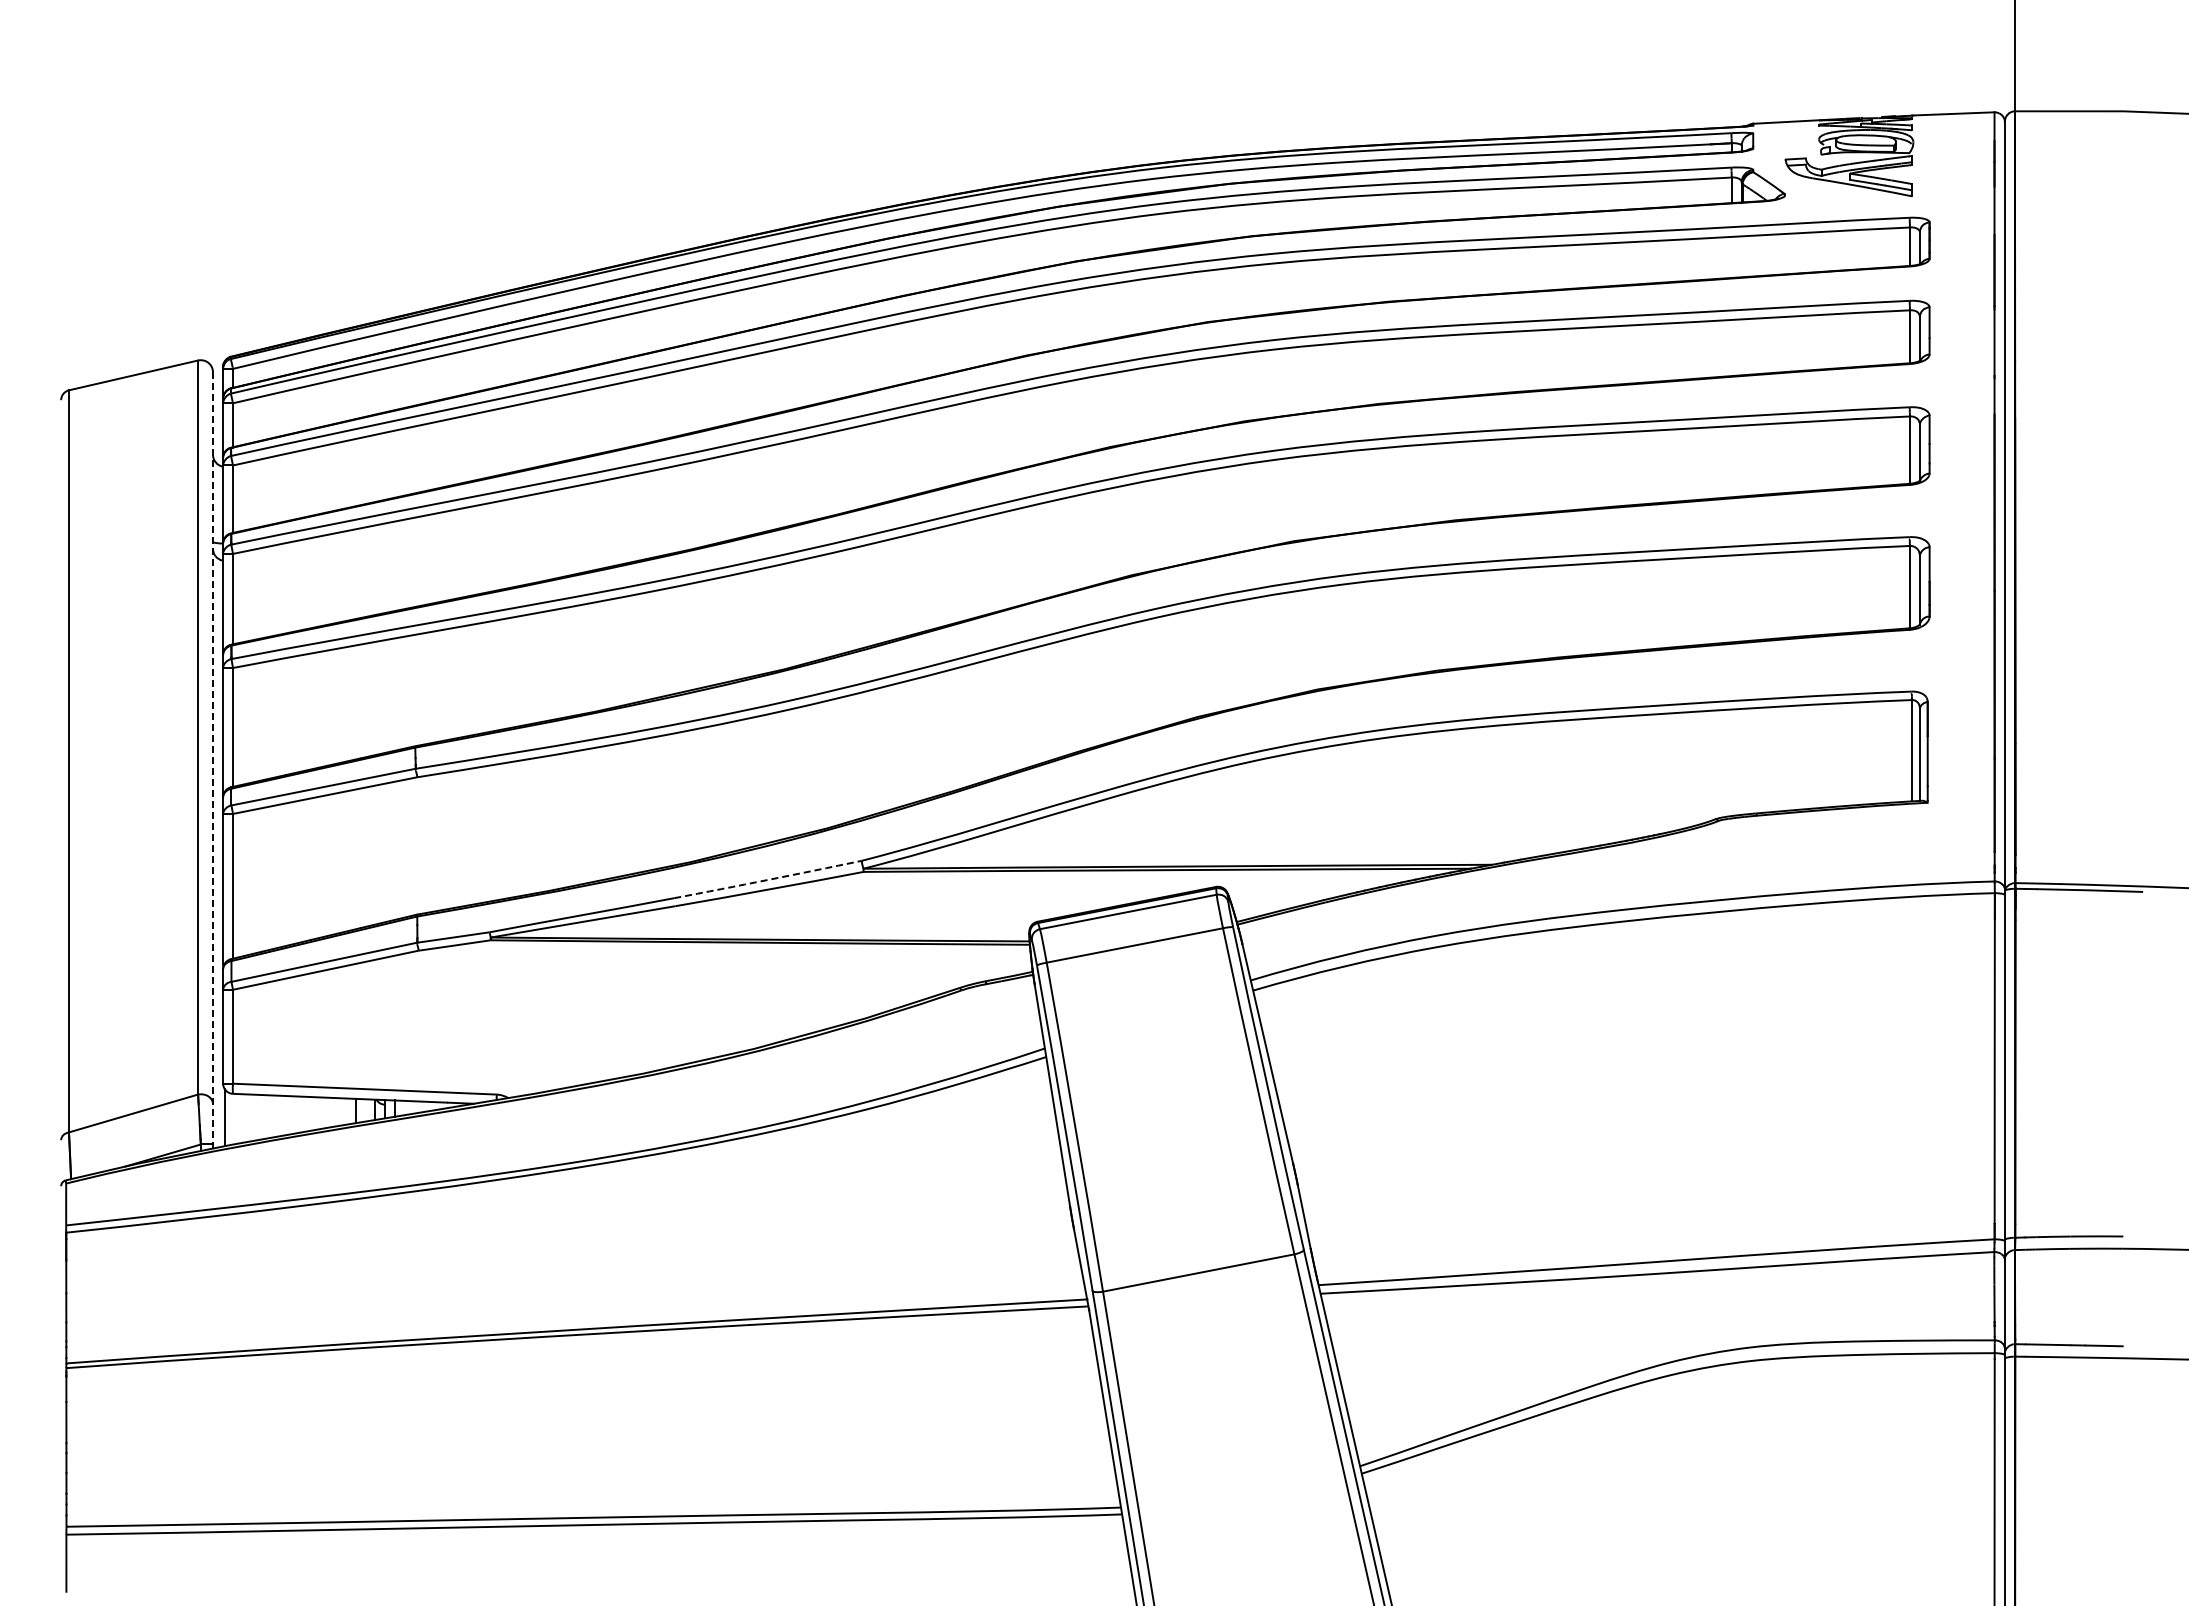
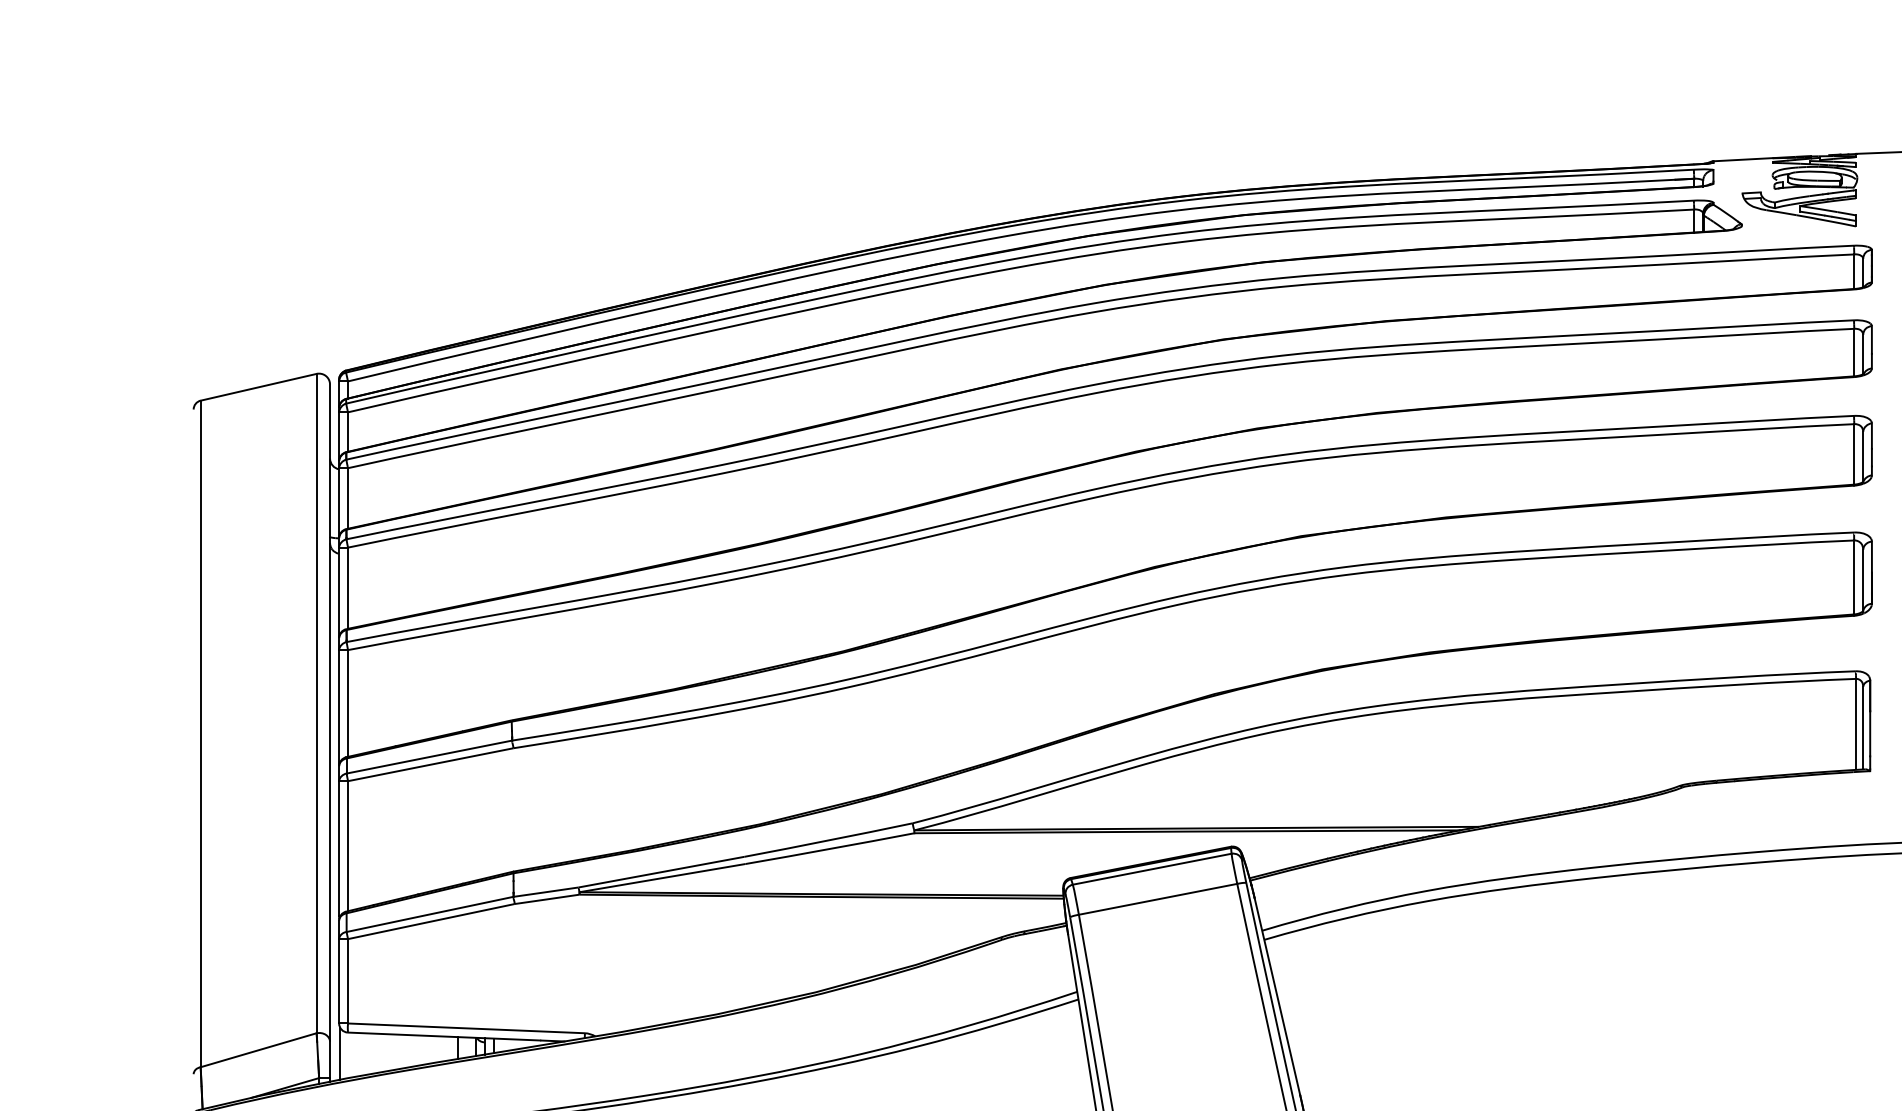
line: (213, 759) -> (330, 732), dashed -> solid
arc: (768, 879) -> (828, 840), dashed -> solid

